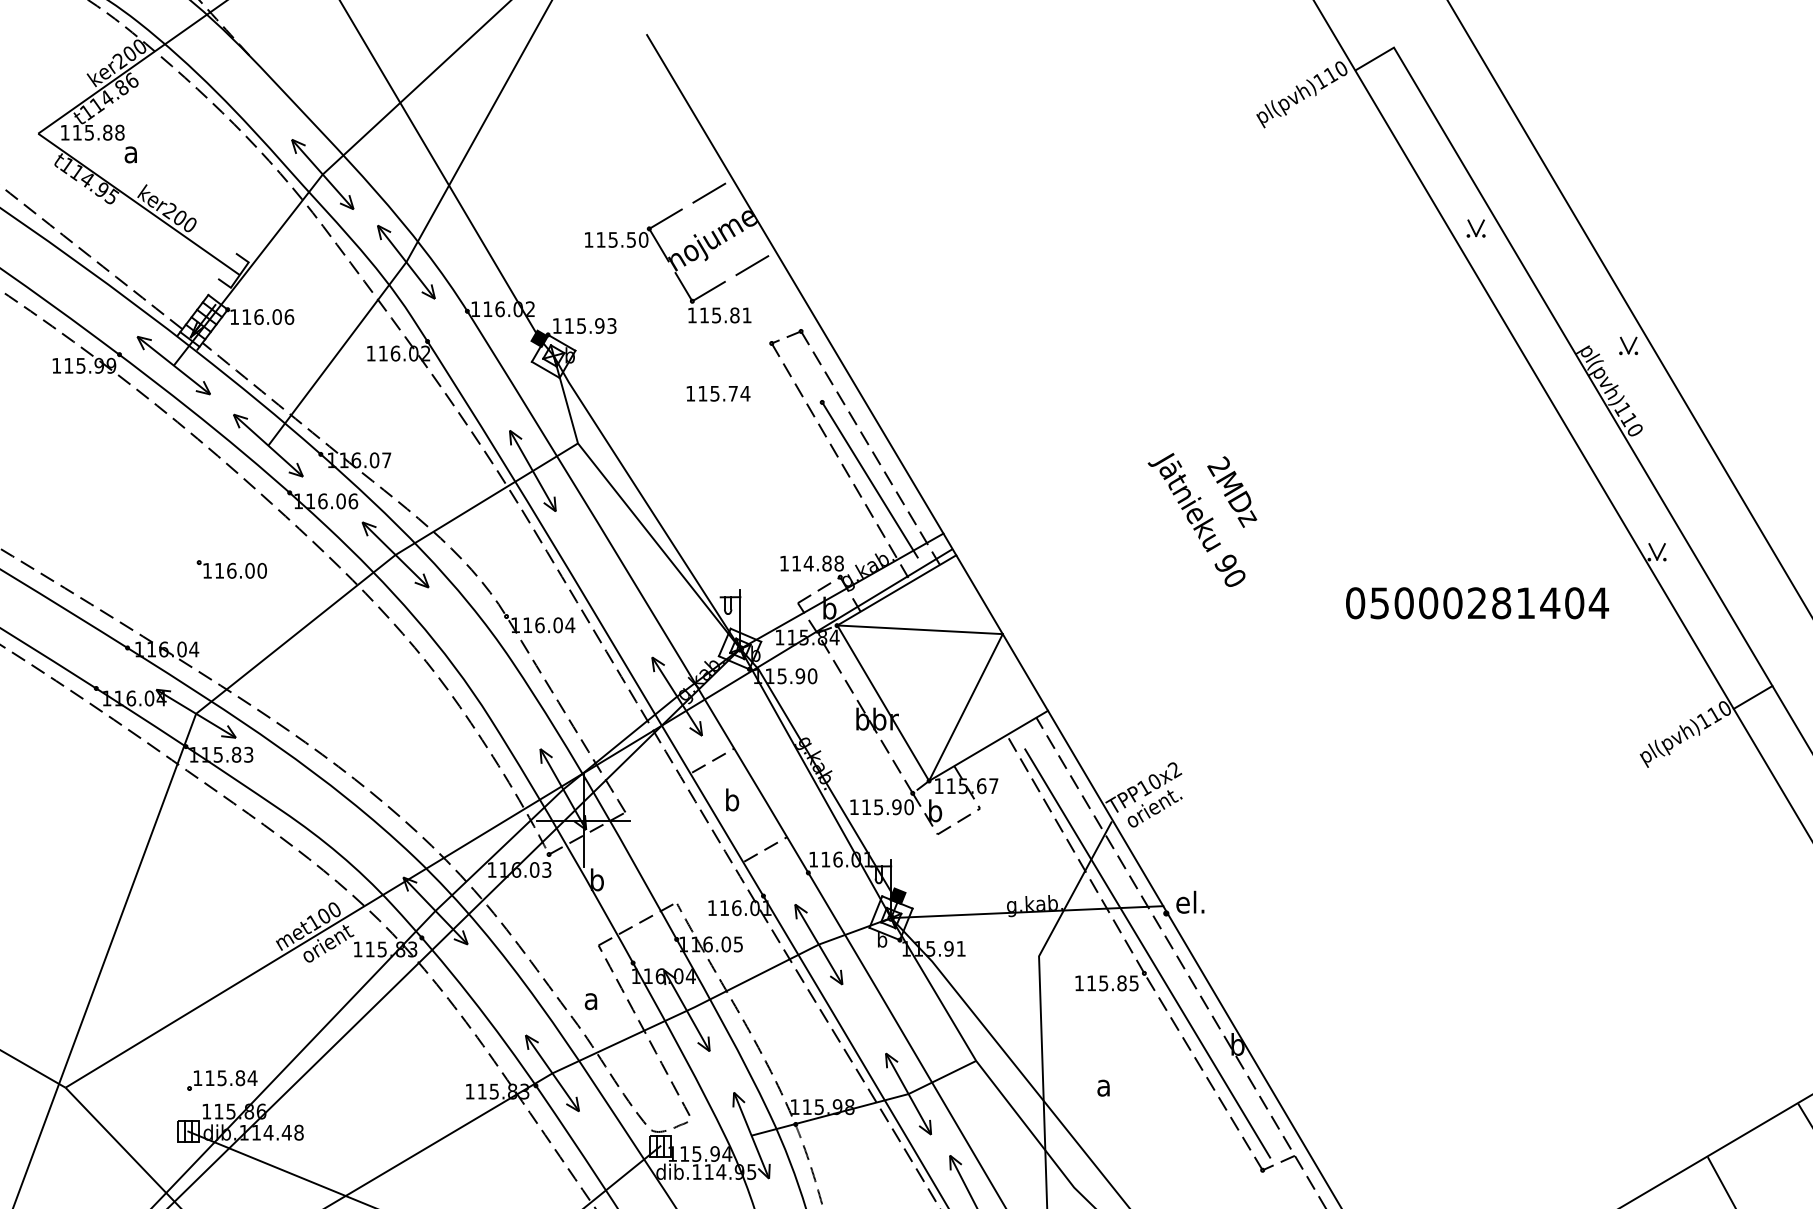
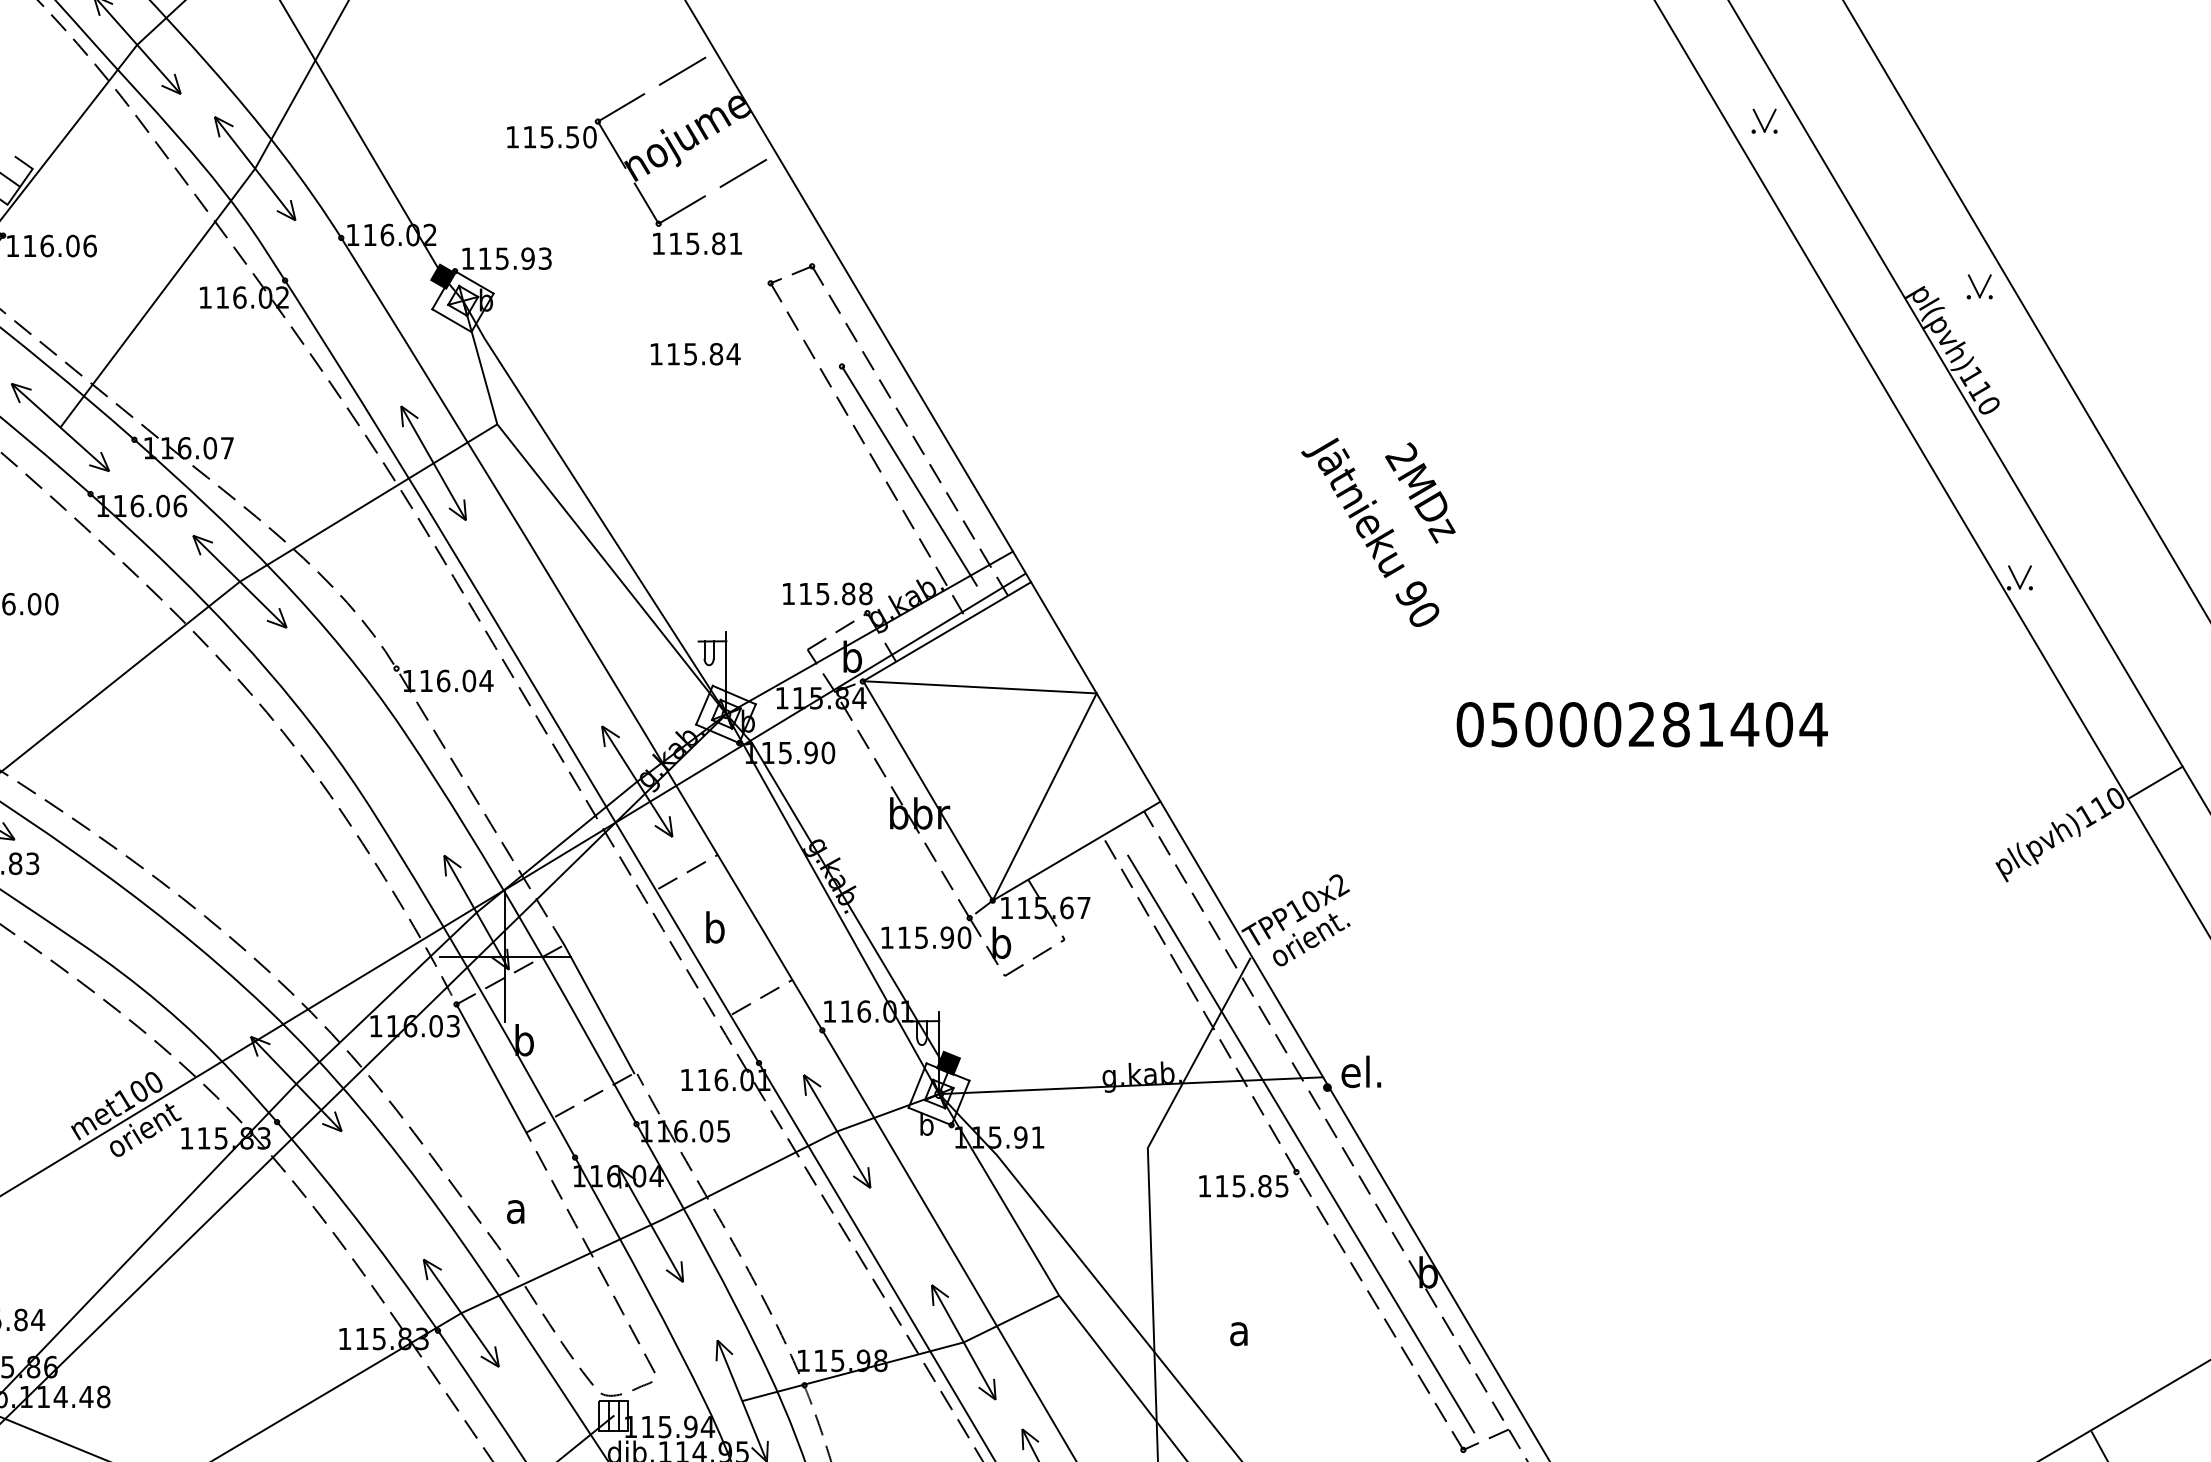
text: (733, 393) -> (716, 353), 115.74 -> 115.84
text: (808, 563) -> (822, 593), 114.88 -> 115.88
text: (1477, 603) -> (1642, 725), moved
line: (650, 857) -> (599, 1008), added
line: (573, 899) -> (490, 1067), added

